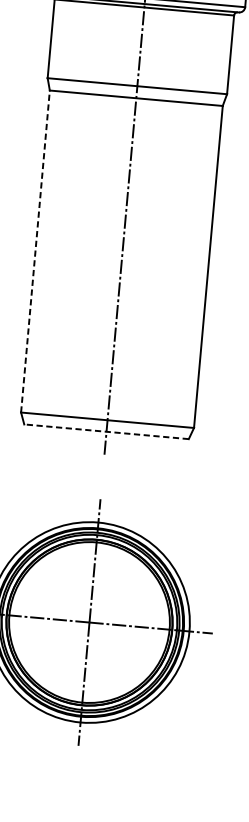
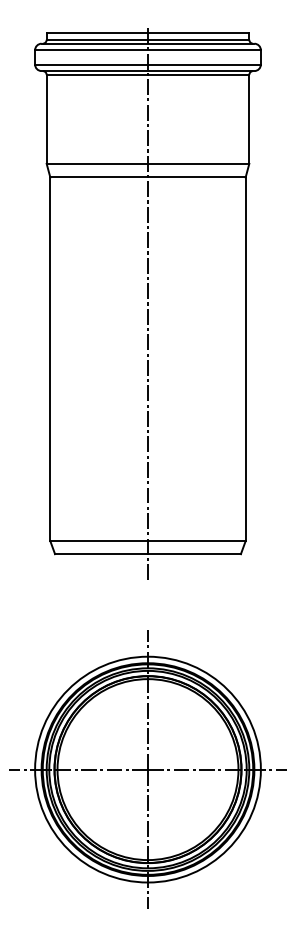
line: (35, 251) -> (50, 359), dashed -> solid
line: (106, 432) -> (148, 554), dashed -> solid

